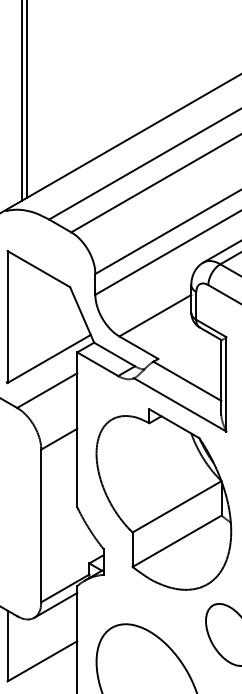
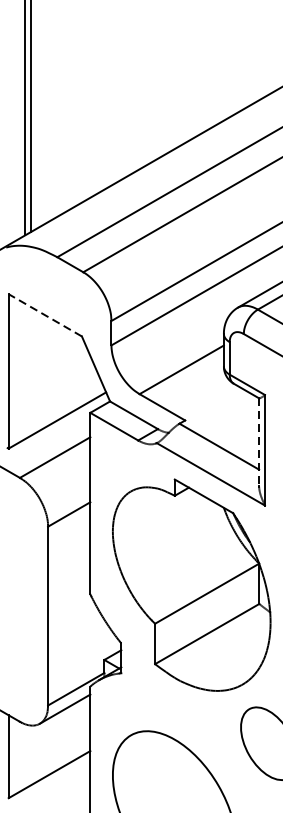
line: (38, 268) -> (44, 314), solid -> dashed
line: (221, 377) -> (259, 442), solid -> dashed

